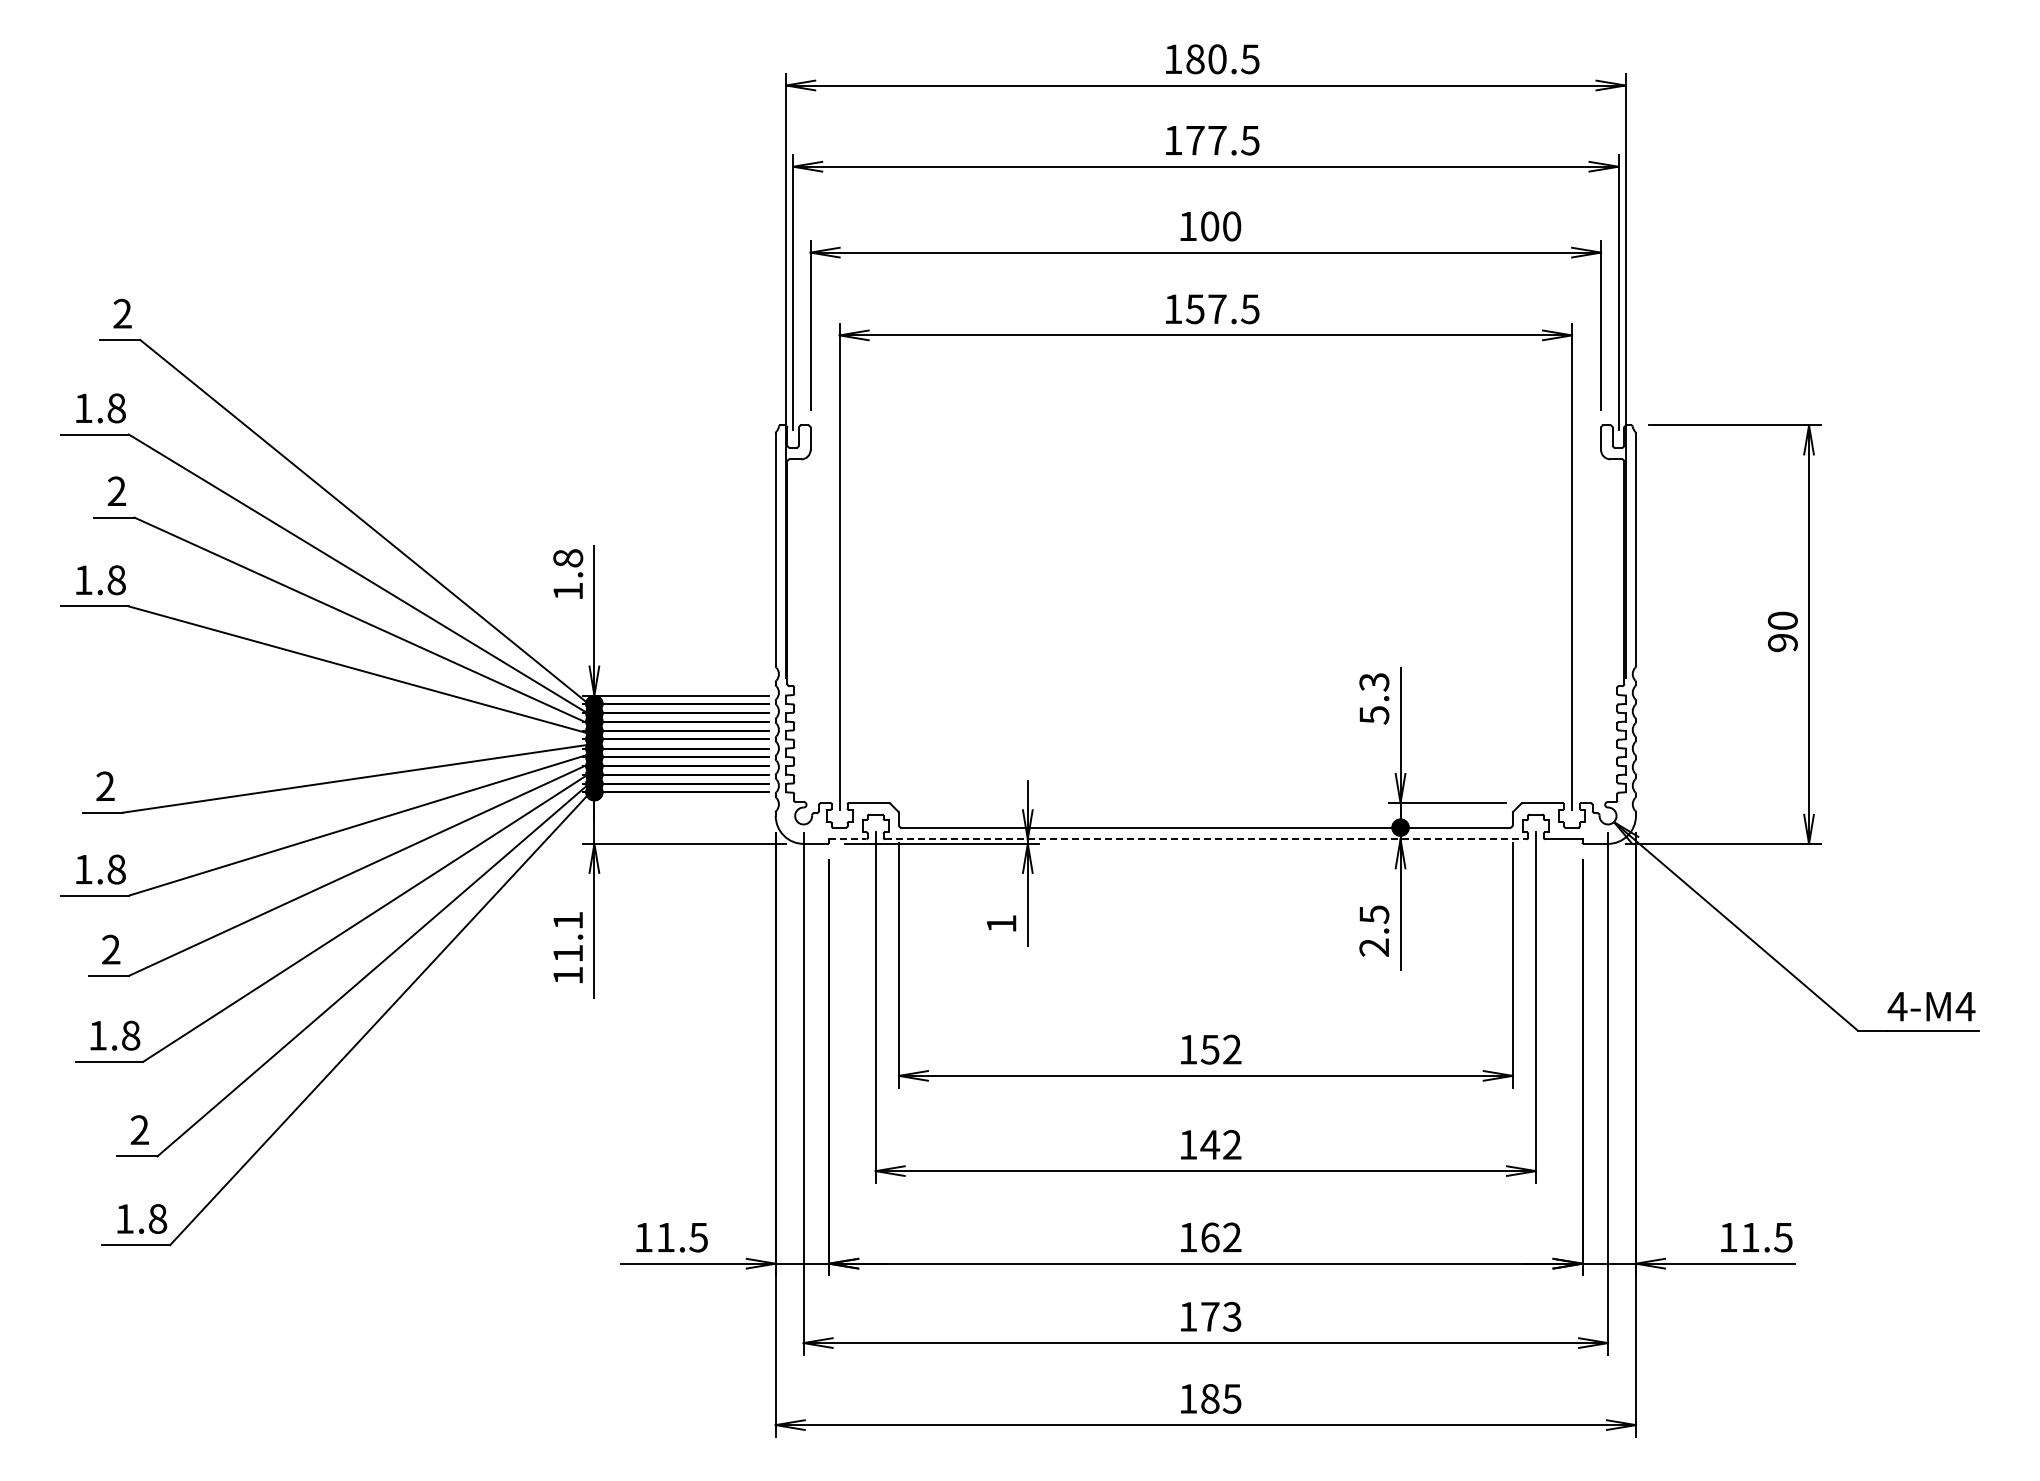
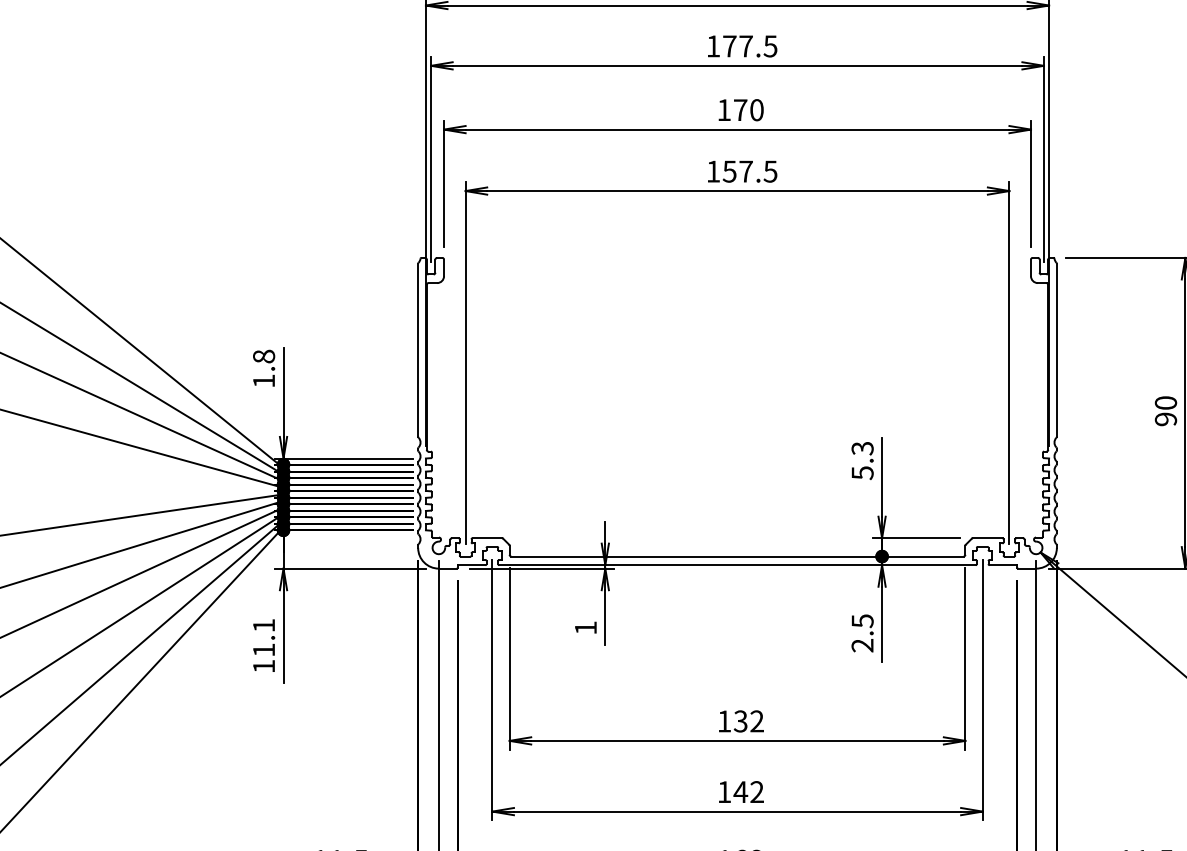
text: (1210, 226) -> (740, 110), 100 -> 170
line: (847, 839) -> (471, 565), dashed -> solid
line: (1205, 839) -> (737, 565), dashed -> solid
text: (1210, 1049) -> (740, 721), 152 -> 132

